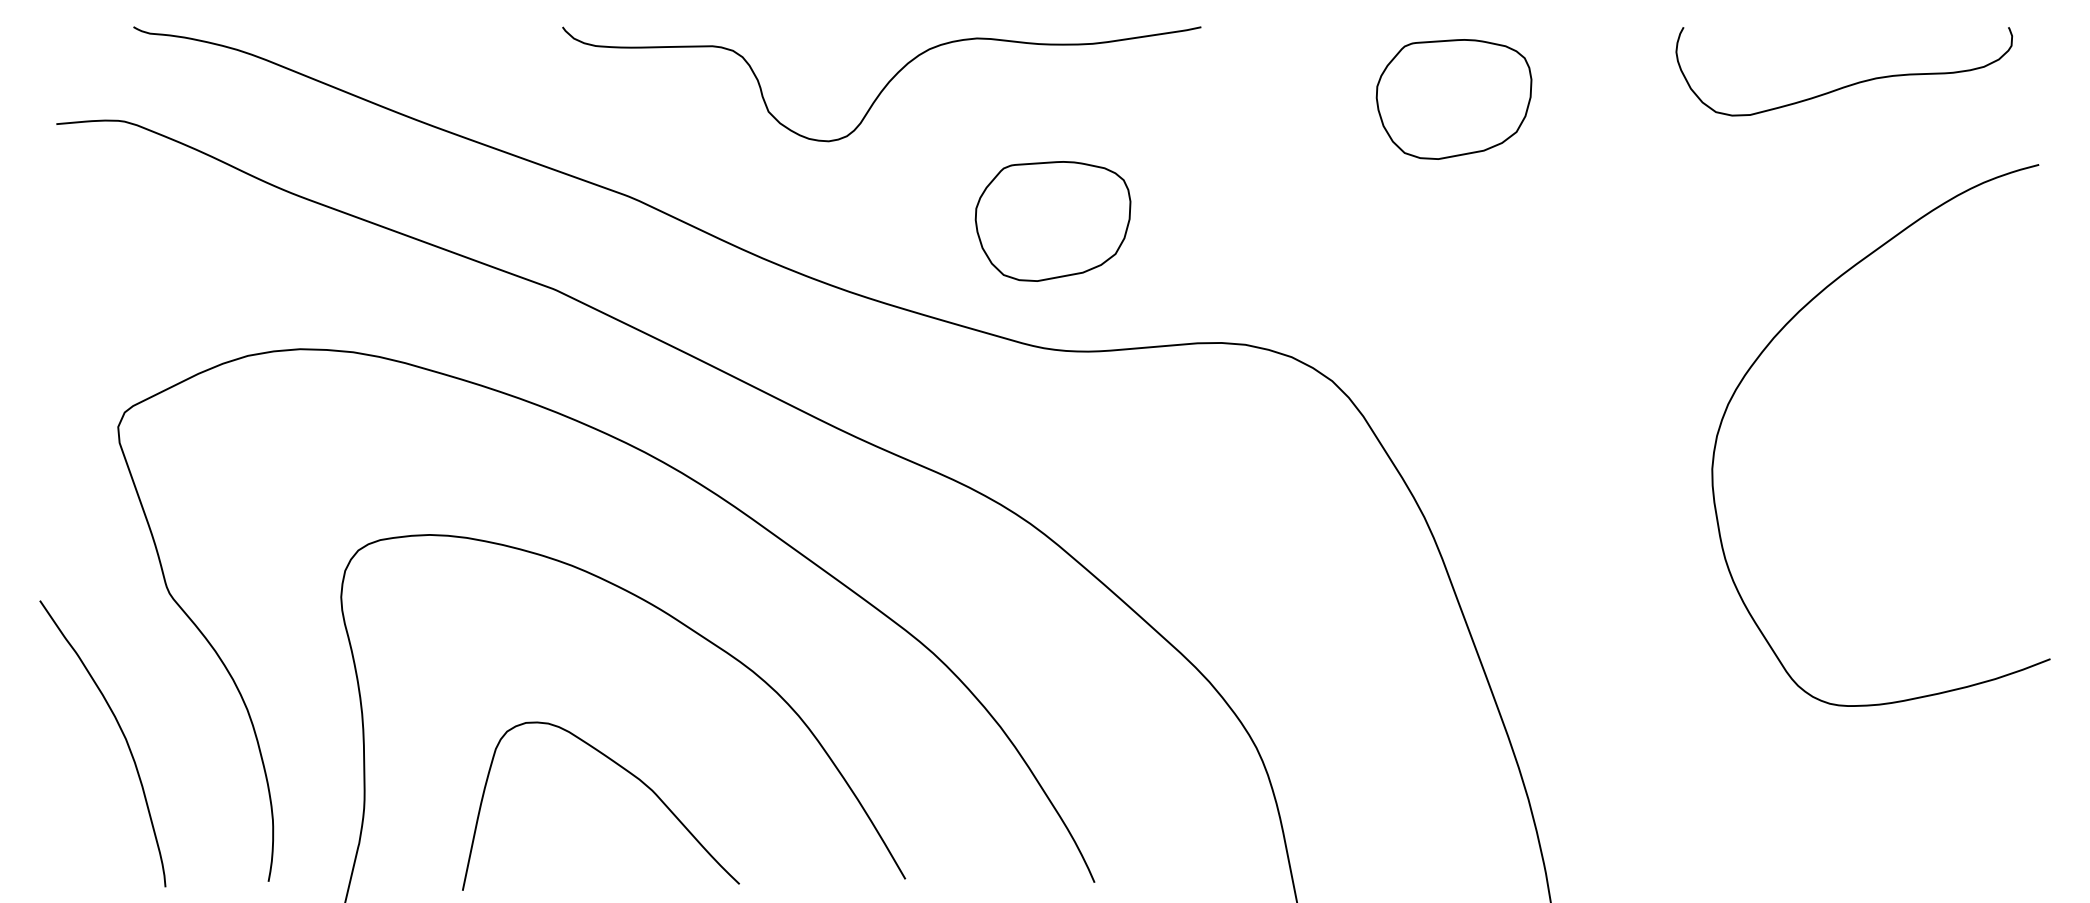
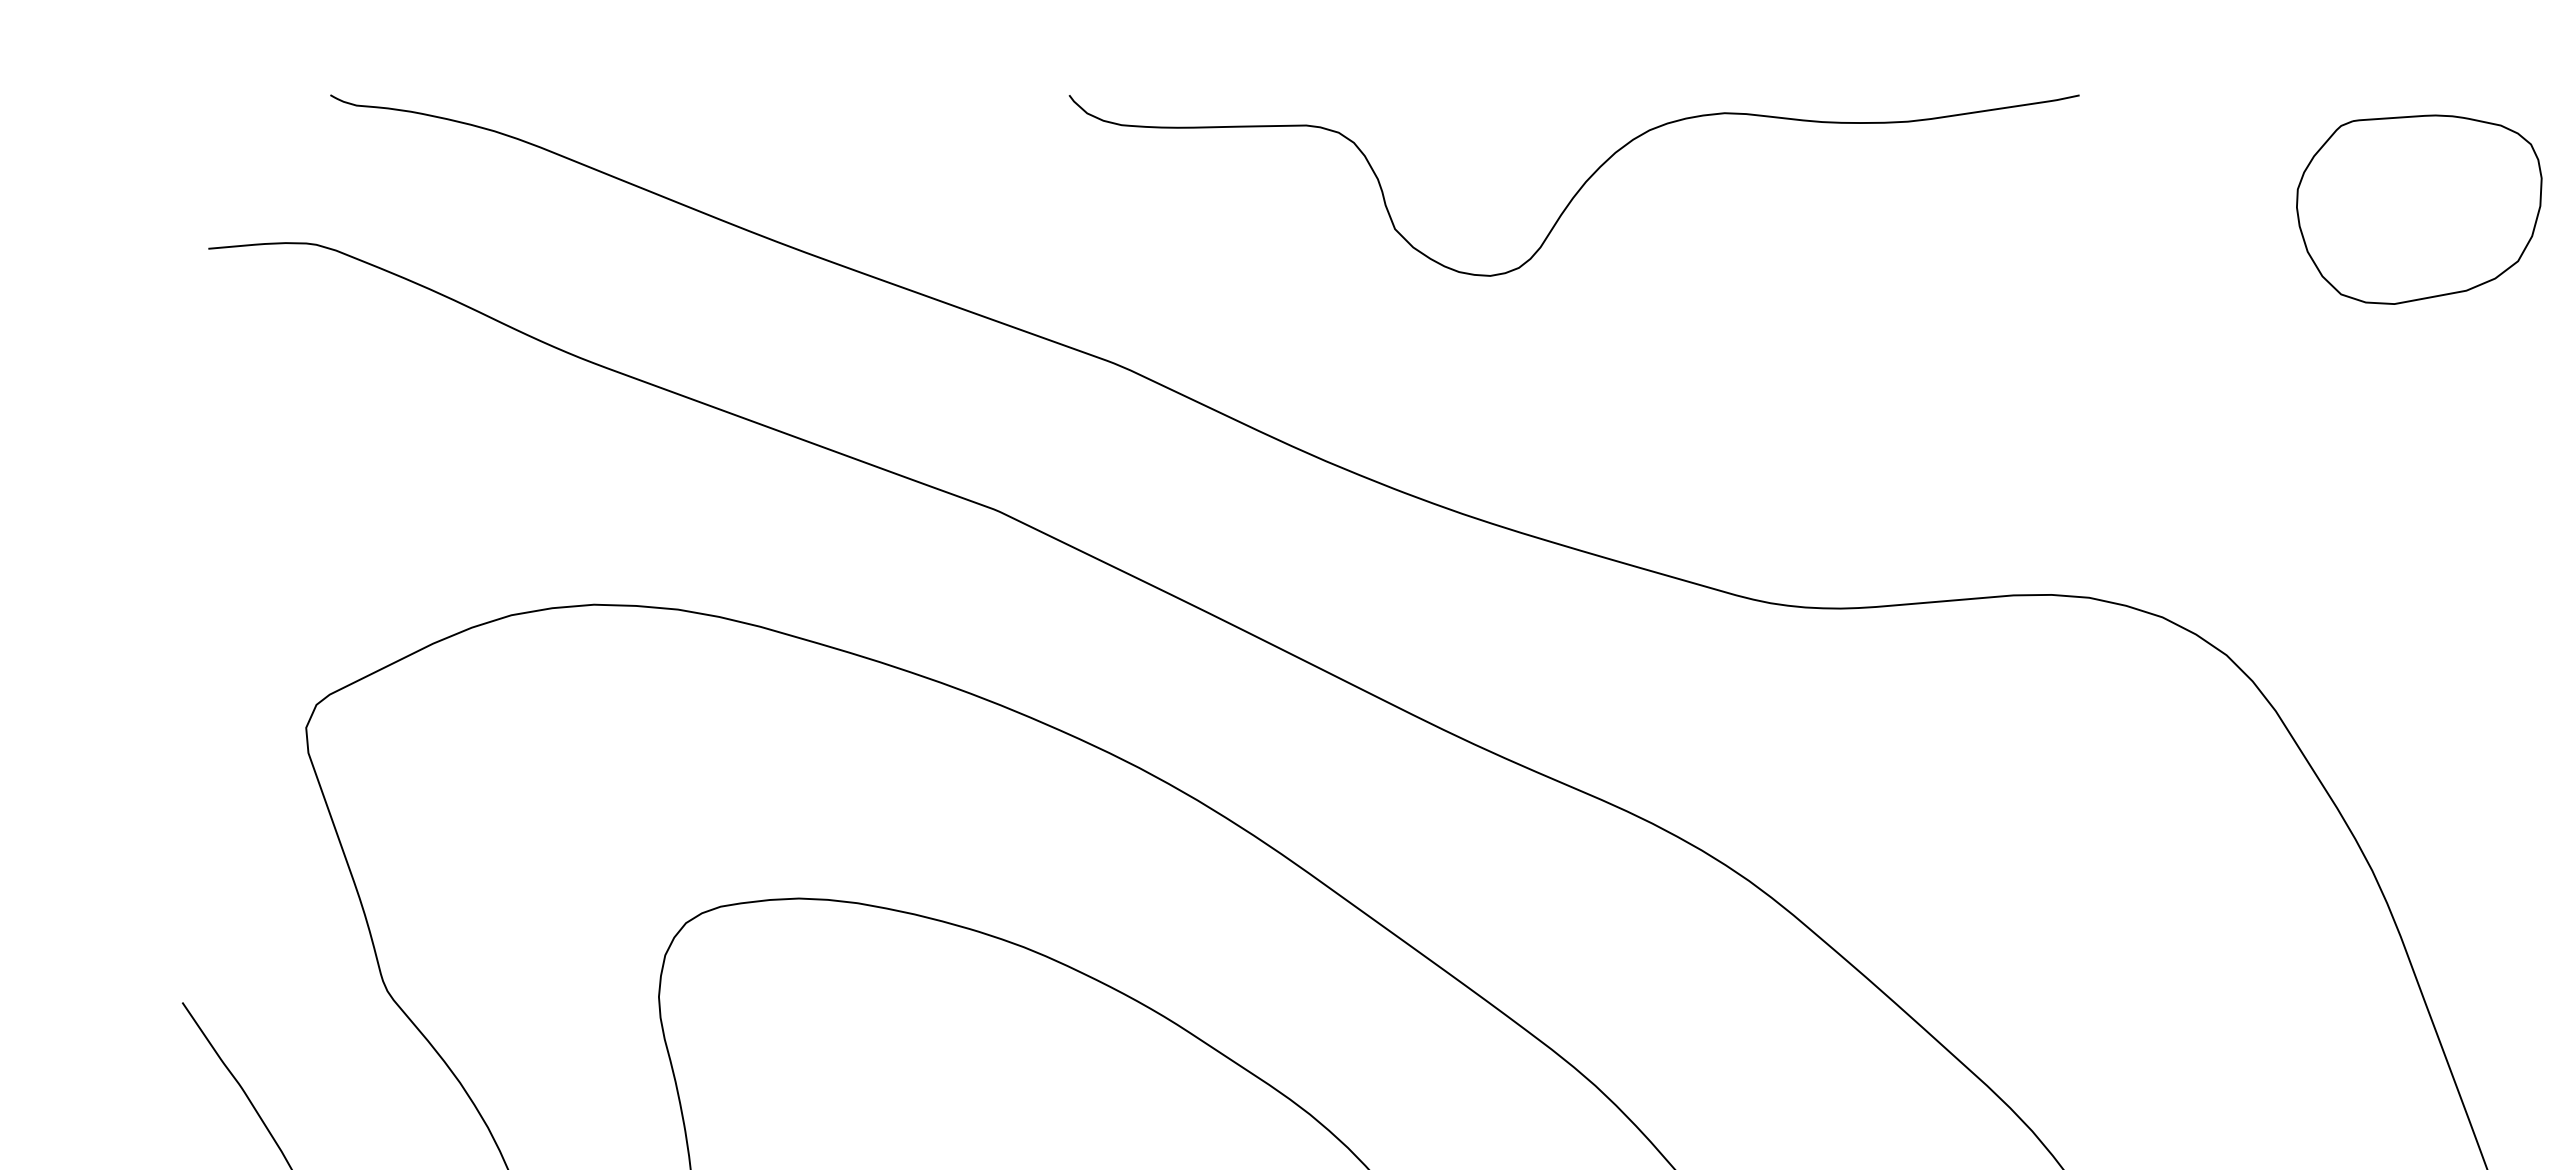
curve: (884, 86) -> (1578, 189), moved
part: (1052, 221) -> (1784, 402), removed

